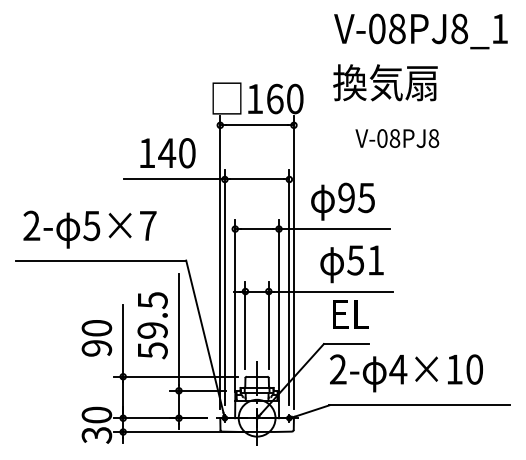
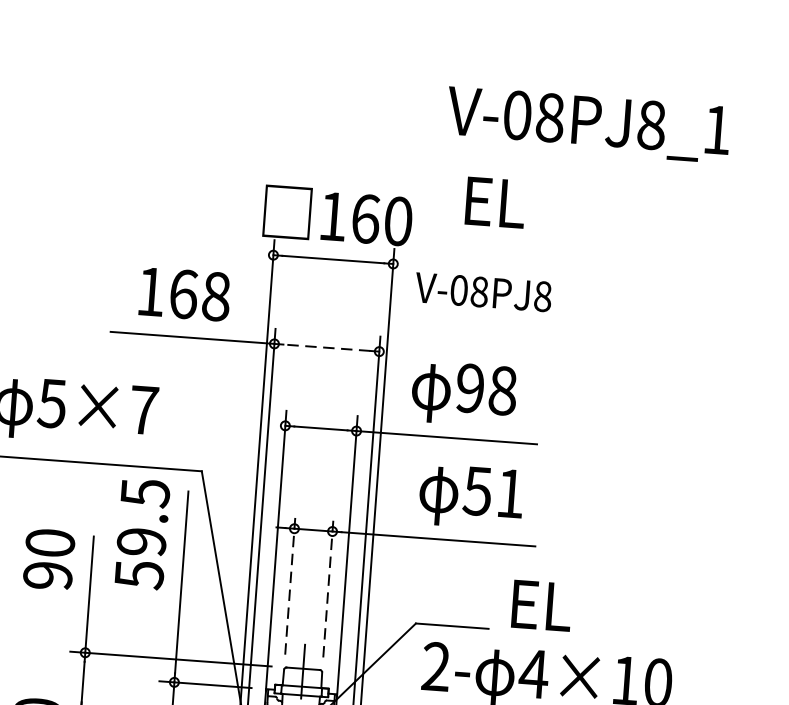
text: (420, 31) -> (587, 124), moved
text: (385, 82) -> (547, 205), 換気扇 -> EL
text: (397, 138) -> (483, 292), moved
text: (176, 153) -> (198, 295), 140 -> 168
line: (257, 179) -> (327, 347), solid -> dashed
text: (366, 197) -> (502, 390), 95 -> 98
text: (350, 314) -> (540, 605), moved
text: (152, 325) -> (142, 533), moved
line: (245, 325) -> (290, 583), solid -> dashed
line: (268, 325) -> (327, 586), solid -> dashed
text: (96, 338) -> (48, 559), moved

